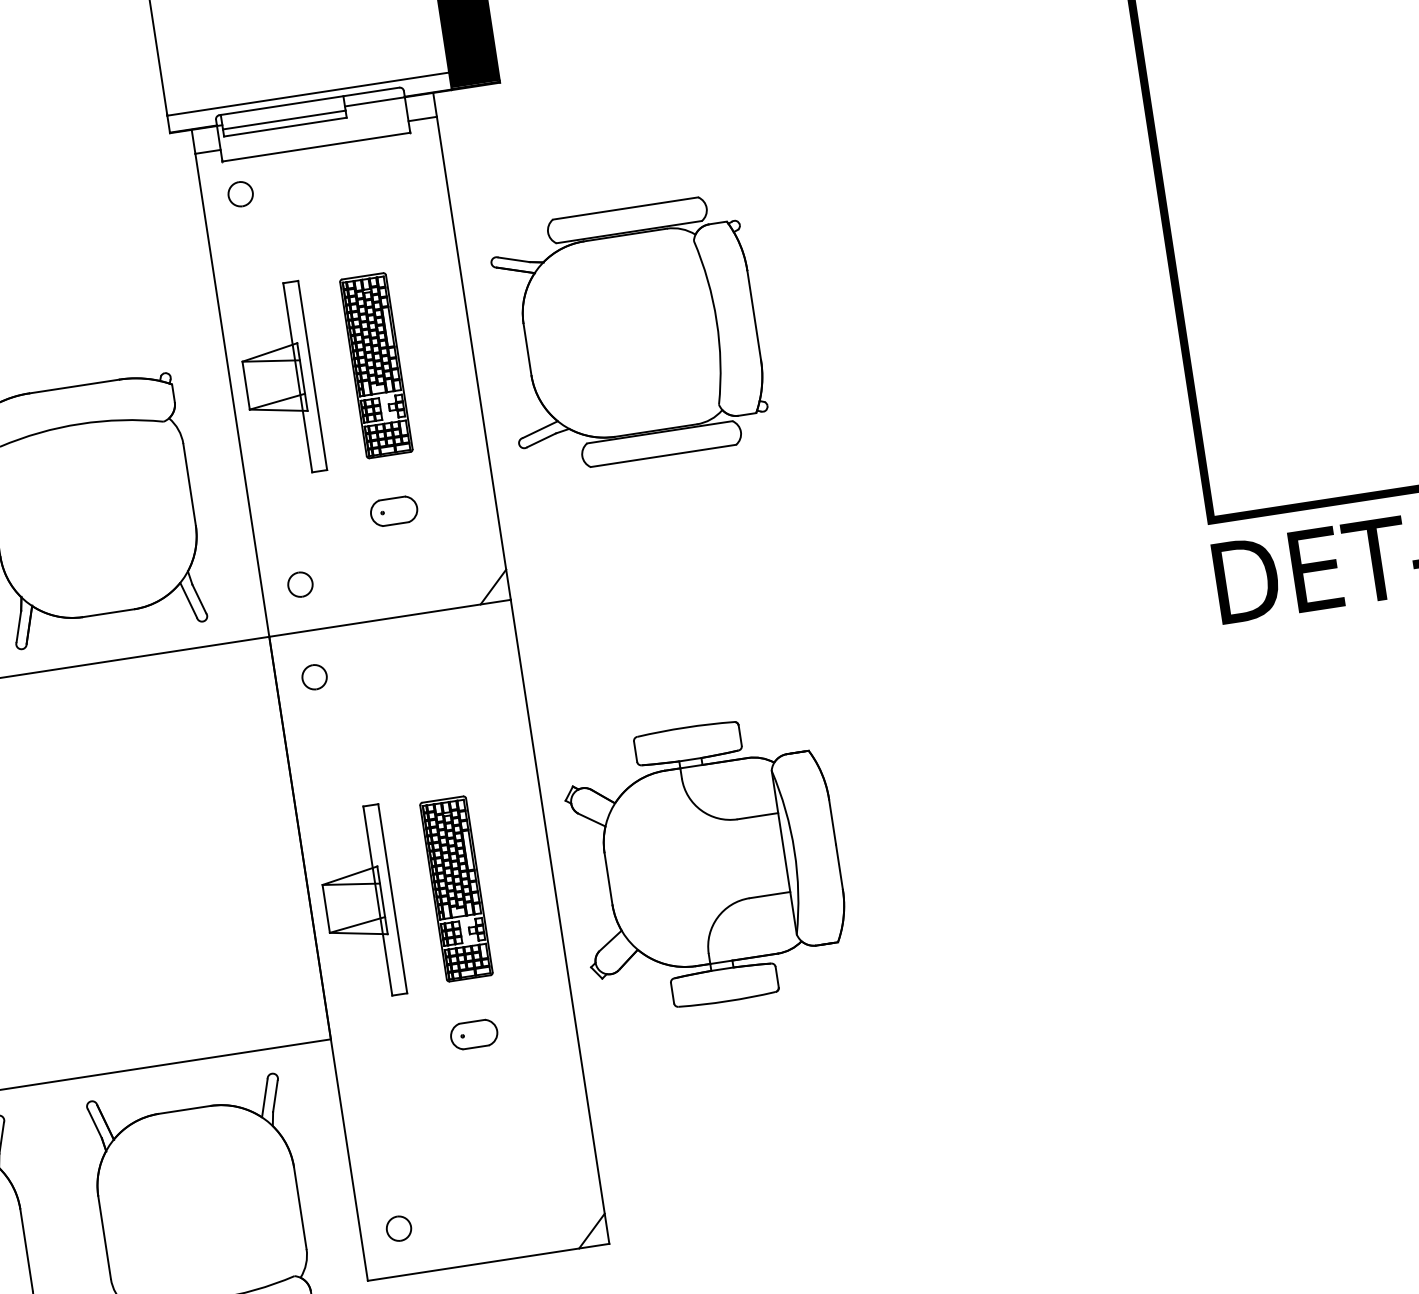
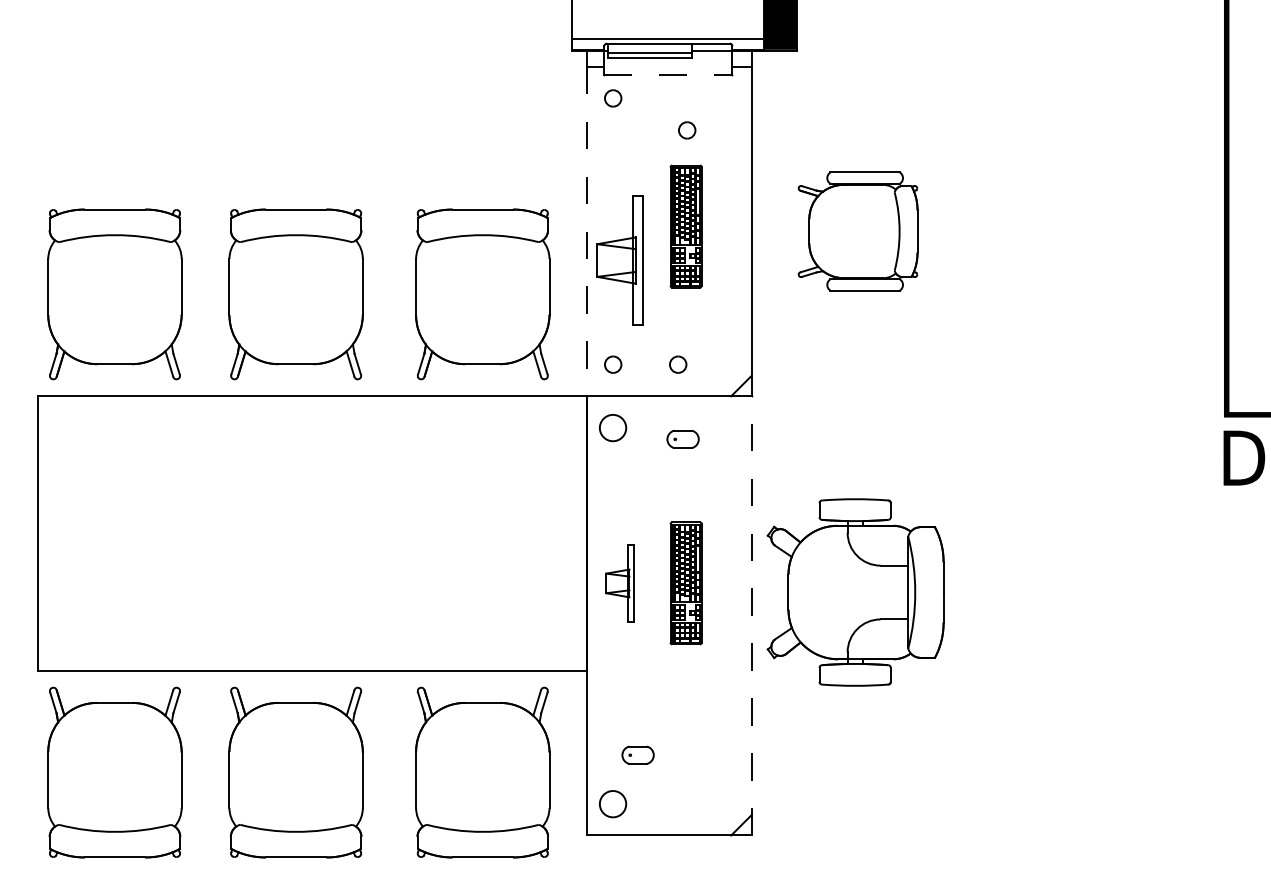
line: (316, 146) -> (668, 74), solid -> dashed
part: (356, 224) -> (687, 130), added
part: (628, 334) -> (857, 231), size x0.7
part: (278, 380) -> (619, 260), moved
line: (232, 395) -> (587, 231), solid -> dashed
part: (393, 510) -> (682, 438), moved
part: (396, 569) -> (678, 364), added
part: (314, 676) -> (613, 427), size x1.6
part: (358, 904) -> (619, 583), size x0.6
line: (559, 921) -> (751, 615), solid -> dashed
part: (473, 1033) -> (637, 754), moved
part: (399, 1228) -> (613, 803), size x1.6

